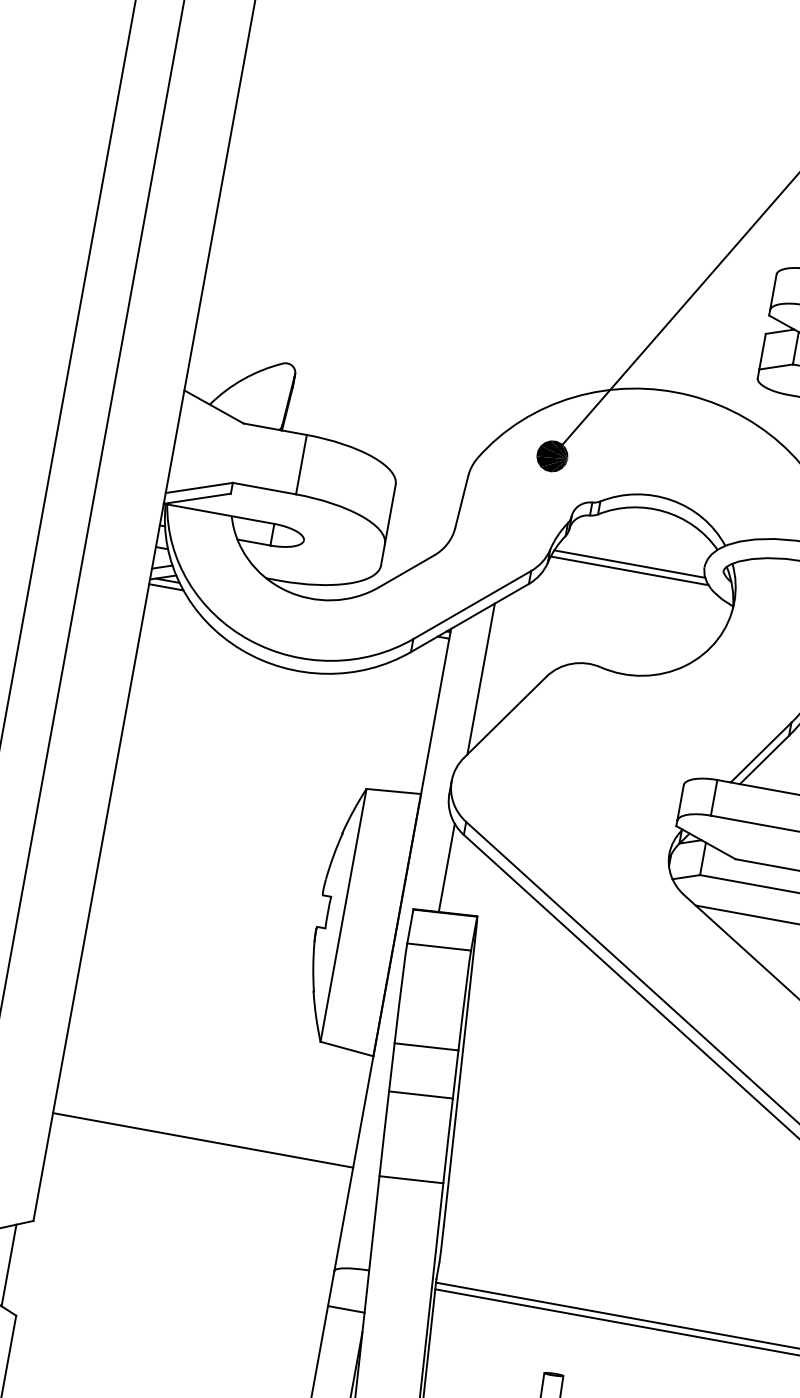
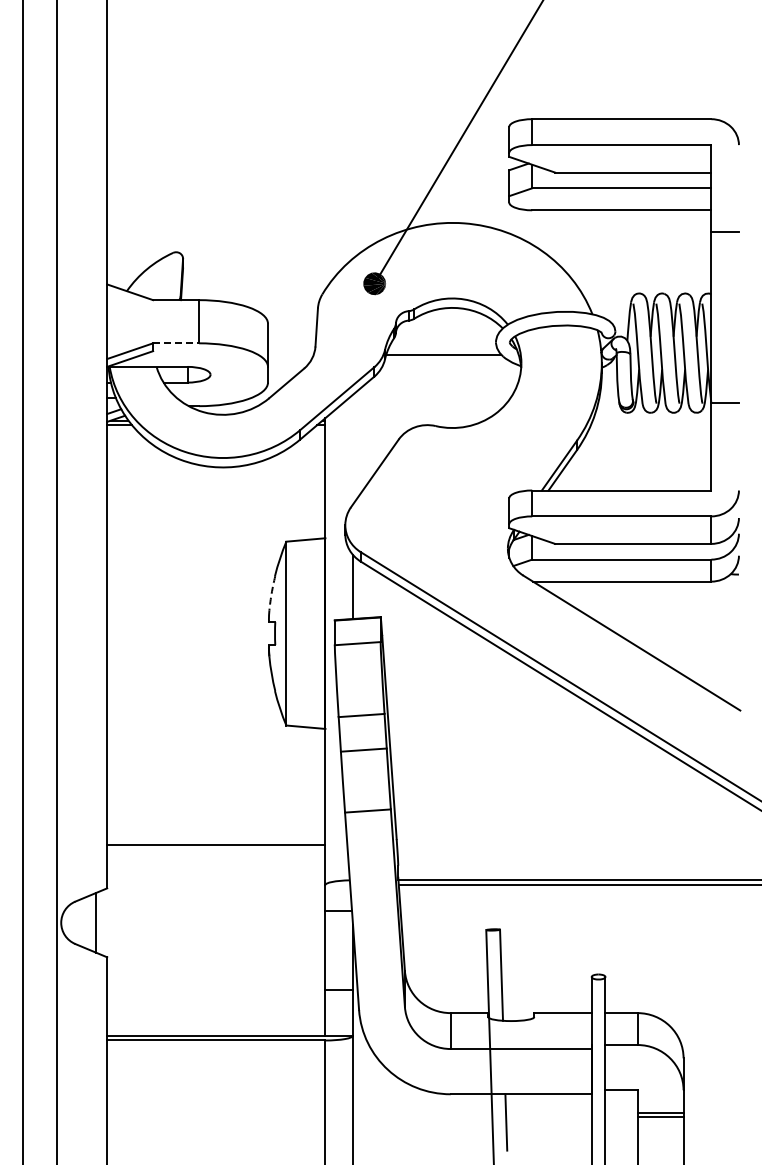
line: (264, 488) -> (176, 343), solid -> dashed
line: (629, 563) -> (442, 349), removed
line: (481, 678) -> (353, 449), removed
arc: (333, 856) -> (271, 593), solid -> dashed
line: (203, 1139) -> (216, 844), moved

